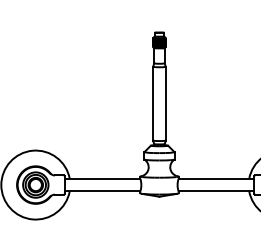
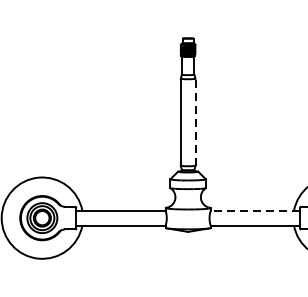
line: (165, 103) -> (195, 121), solid -> dashed
line: (216, 178) -> (255, 210), solid -> dashed

